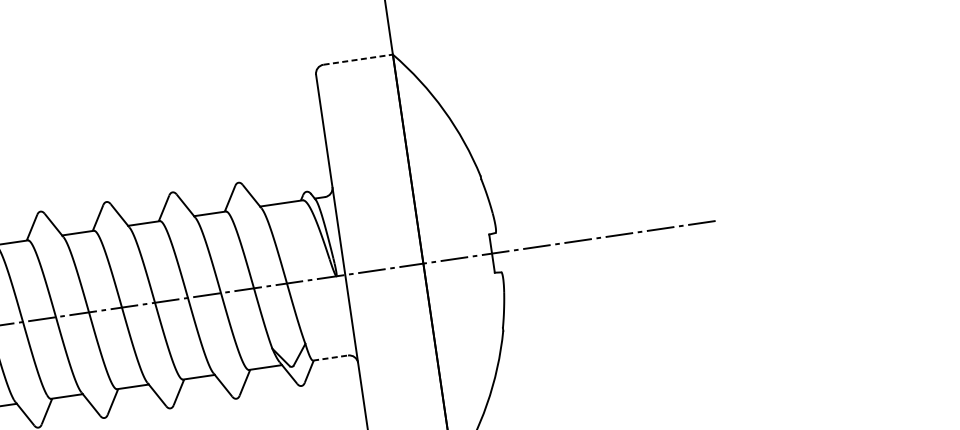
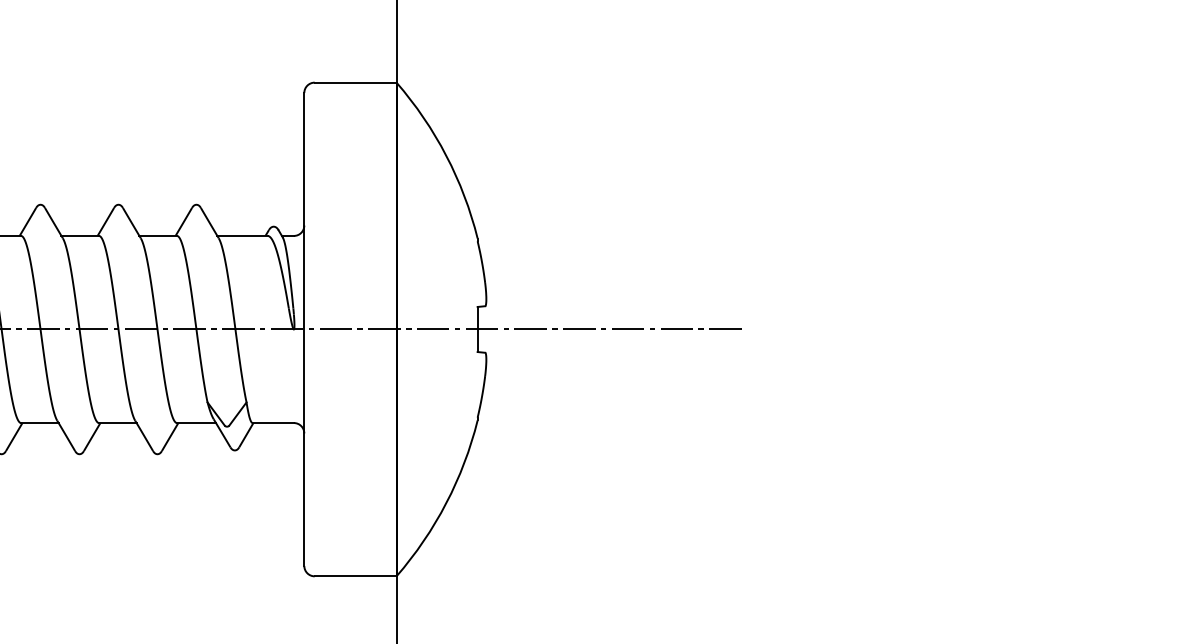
line: (358, 59) -> (355, 82), dashed -> solid
line: (330, 358) -> (273, 423), dashed -> solid

